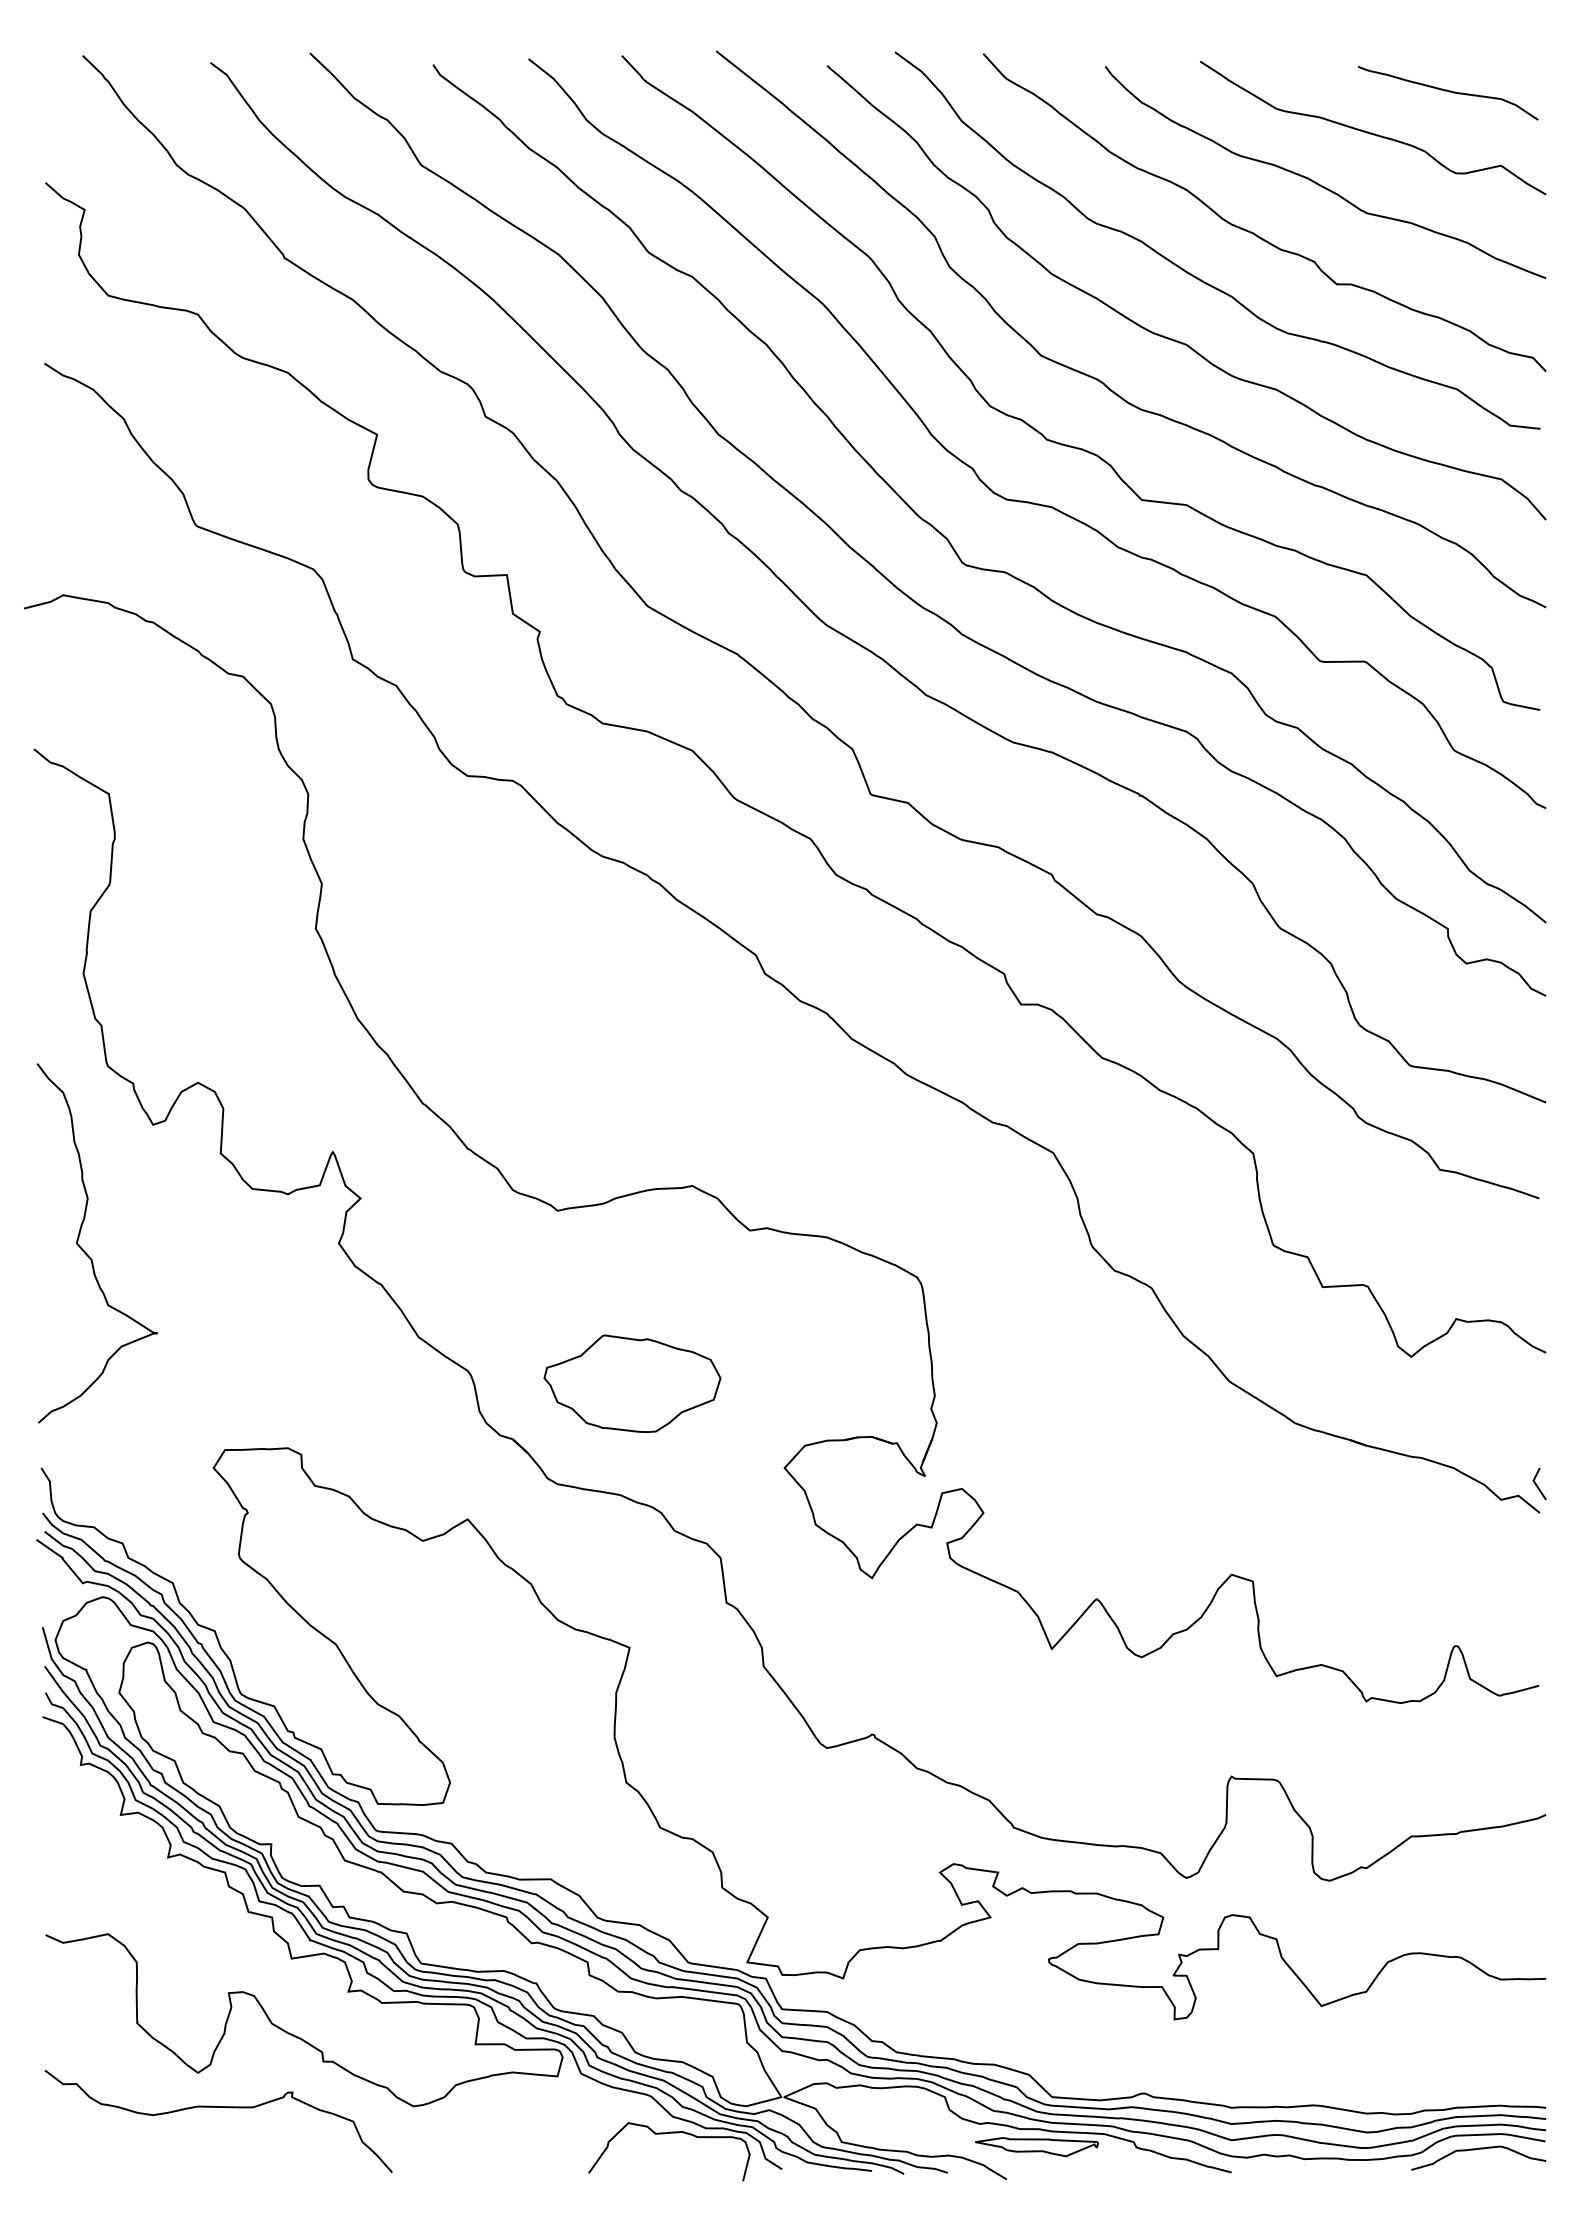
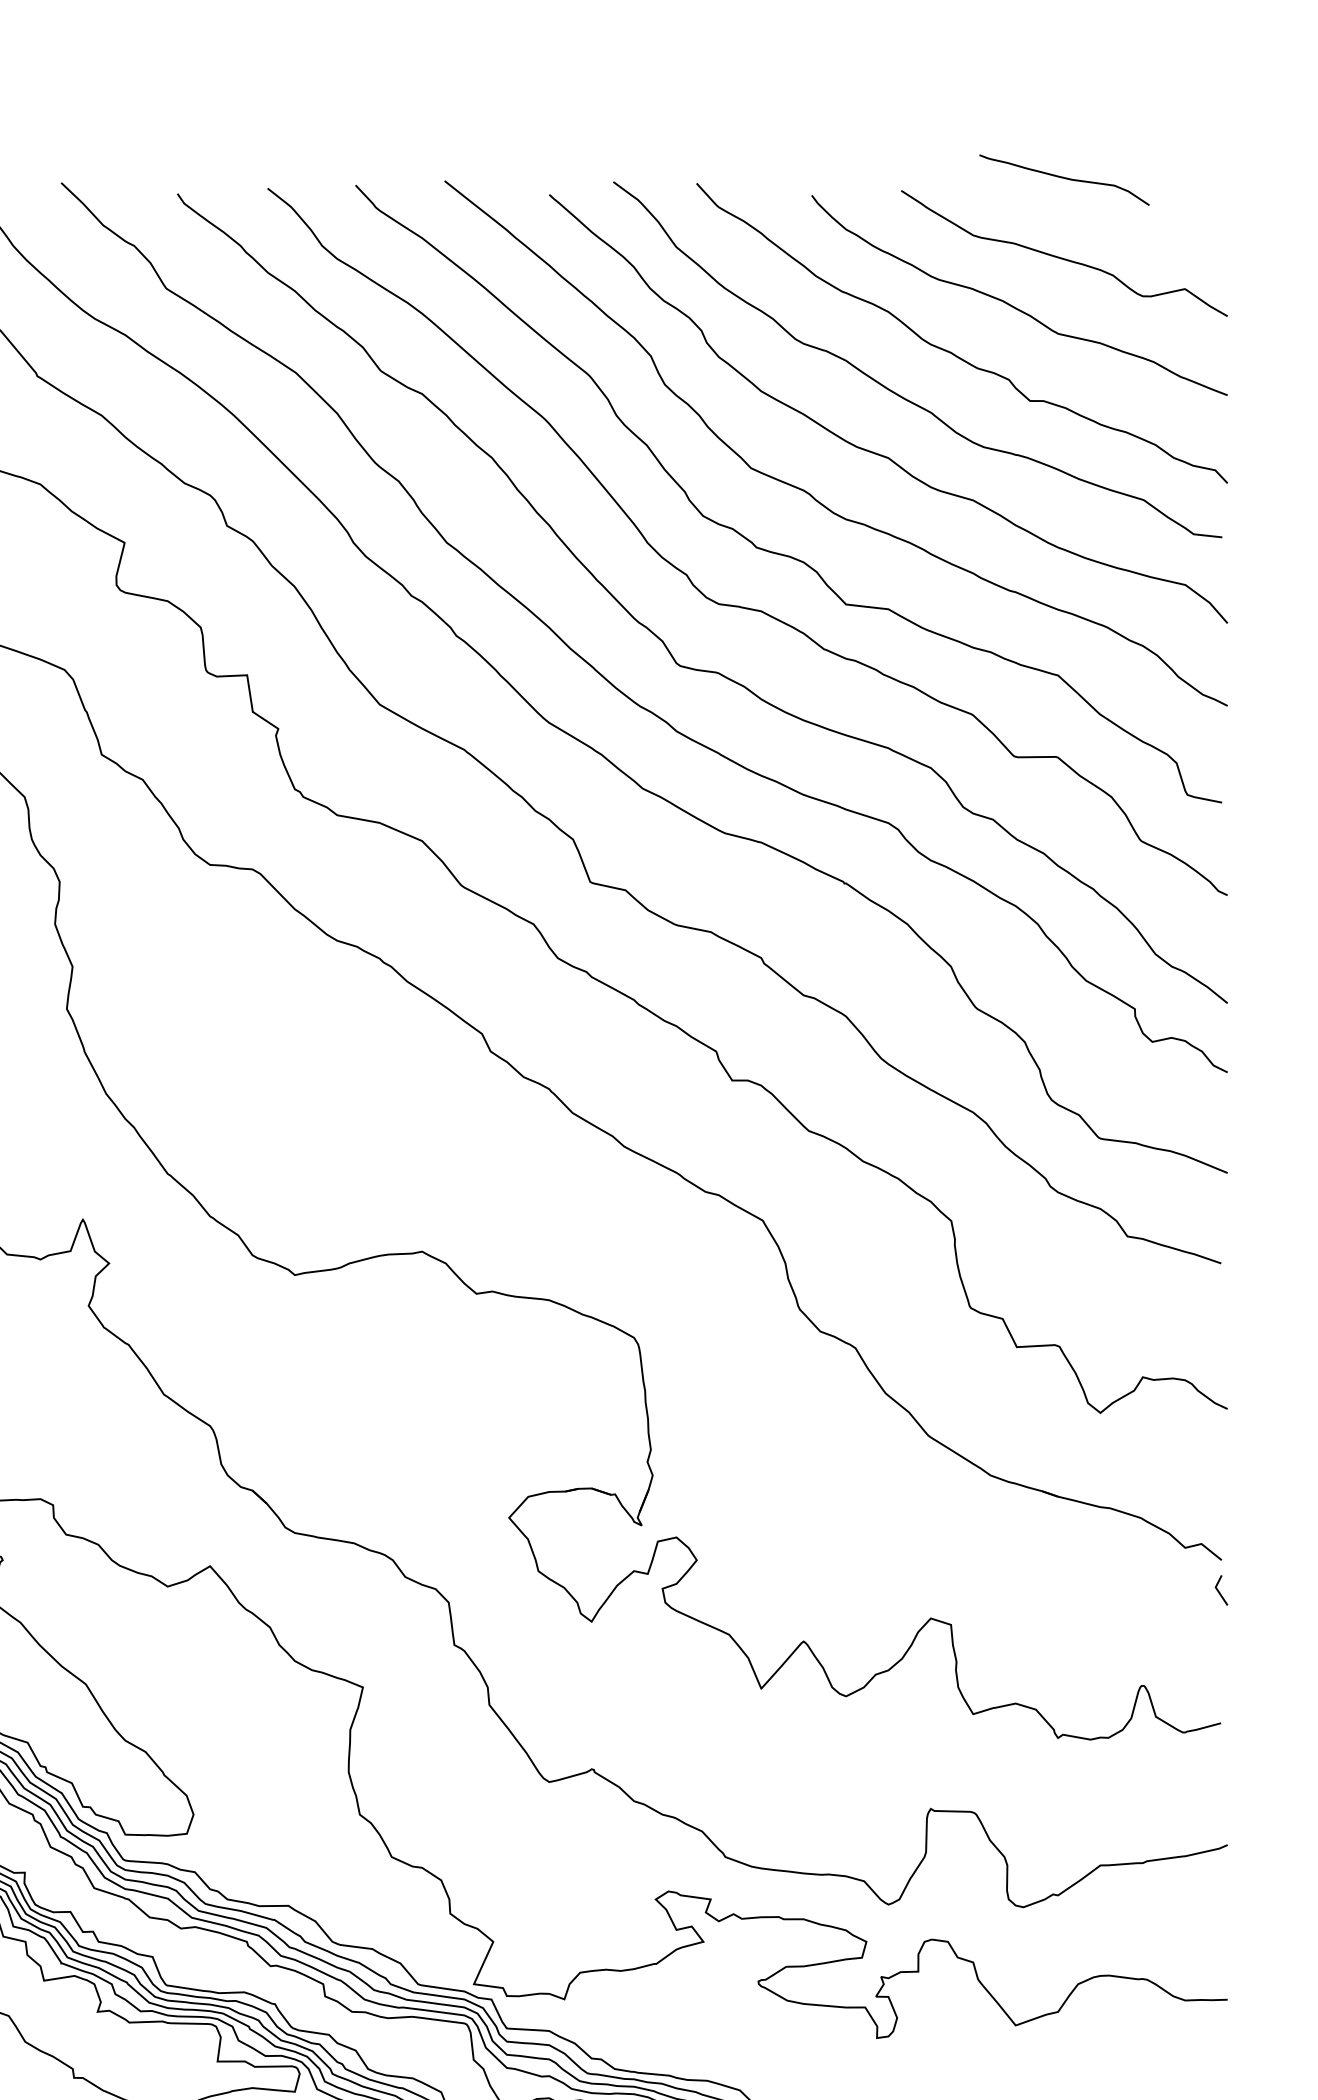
curve: (1449, 92) -> (1065, 179), moved
part: (632, 1383) -> (365, 1438), removed
line: (1537, 1484) -> (1219, 1590), moved

